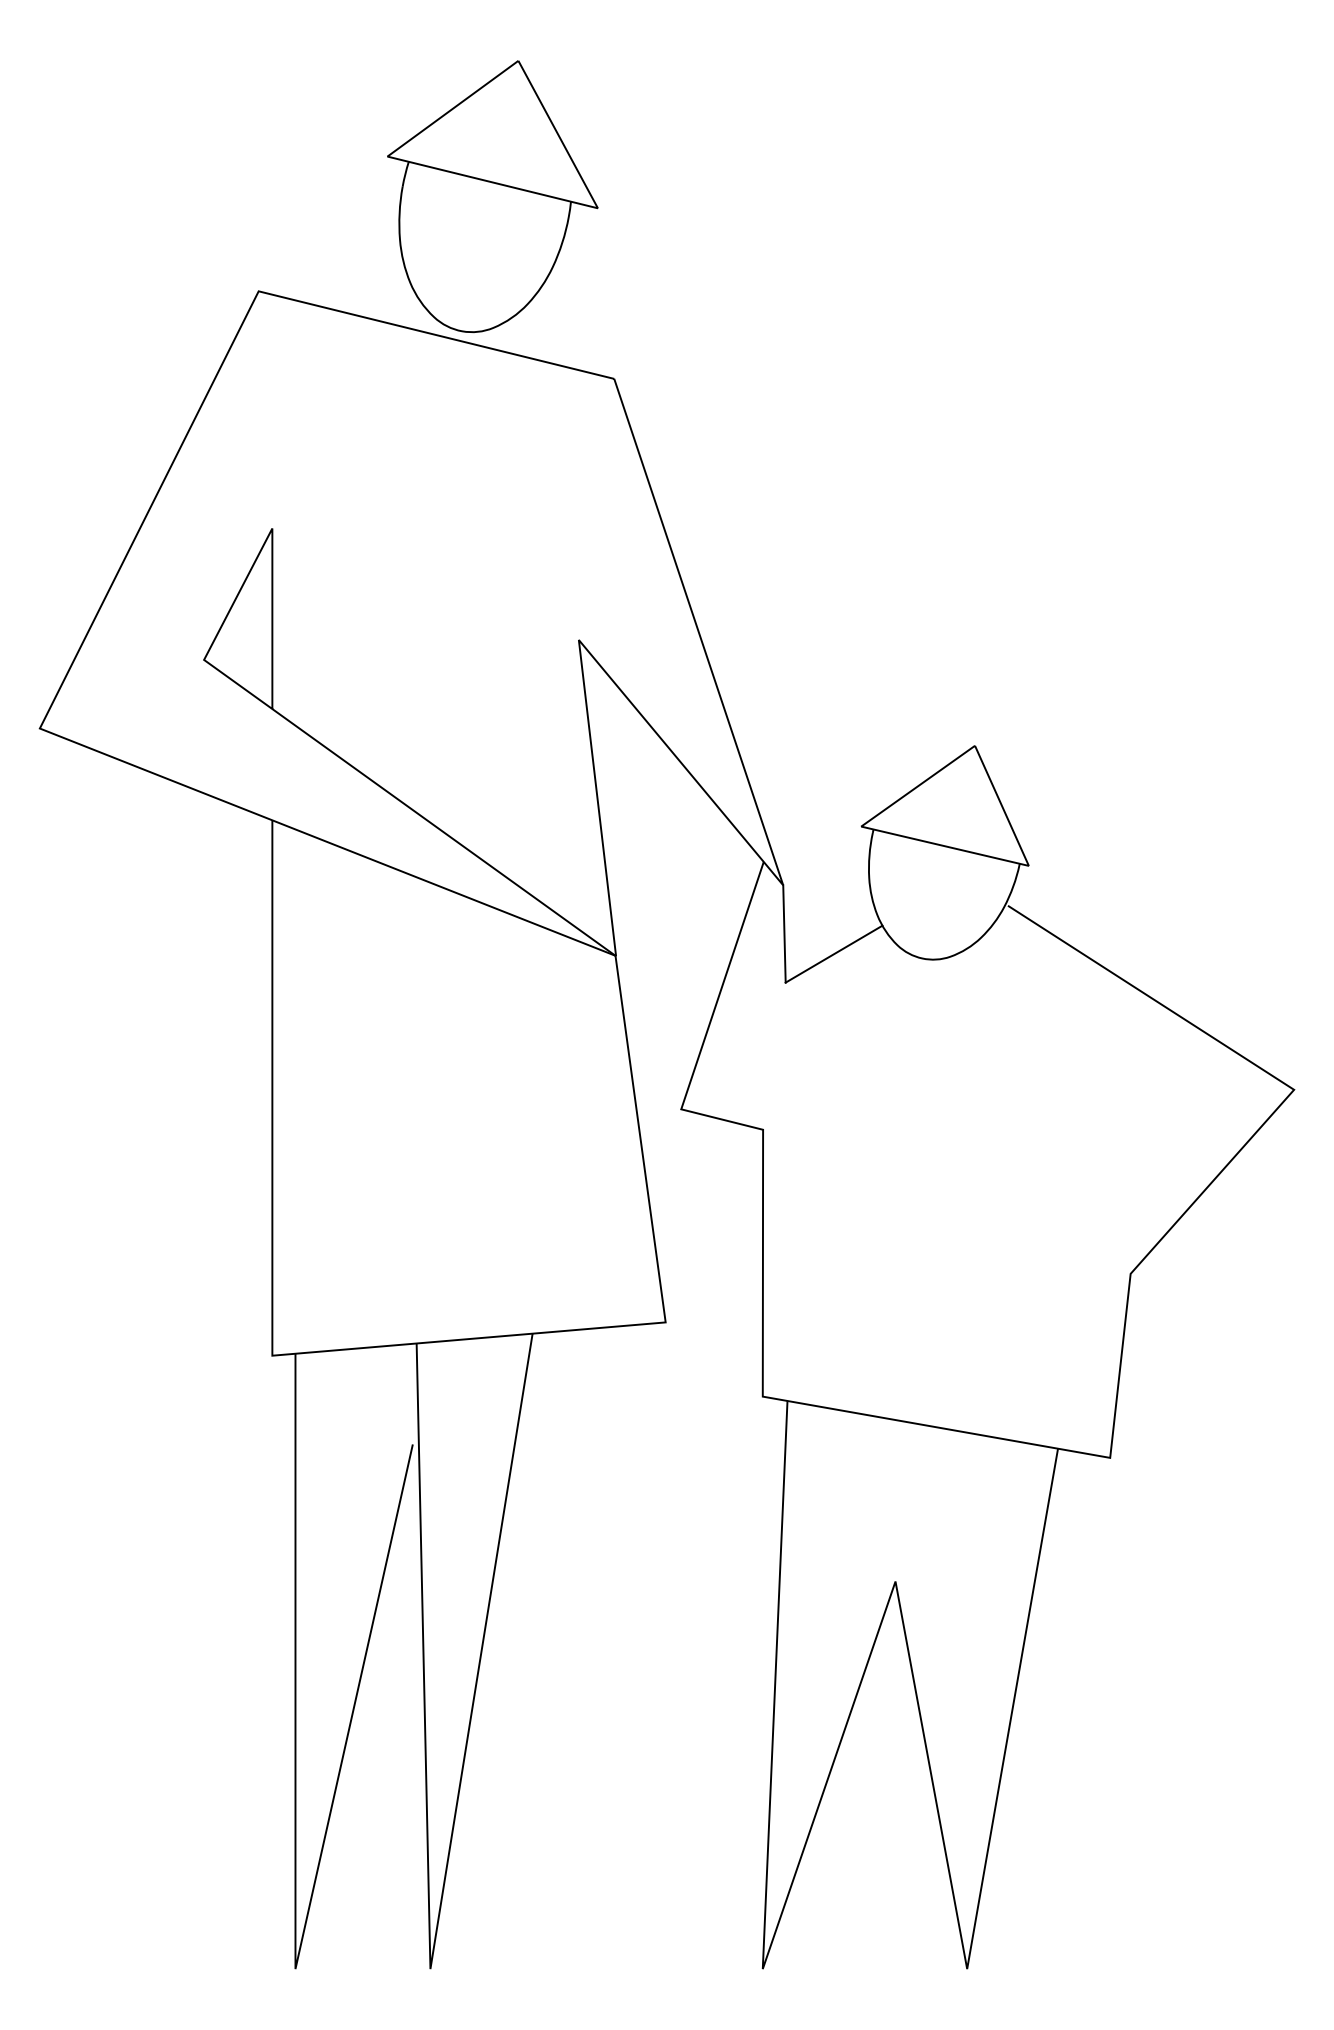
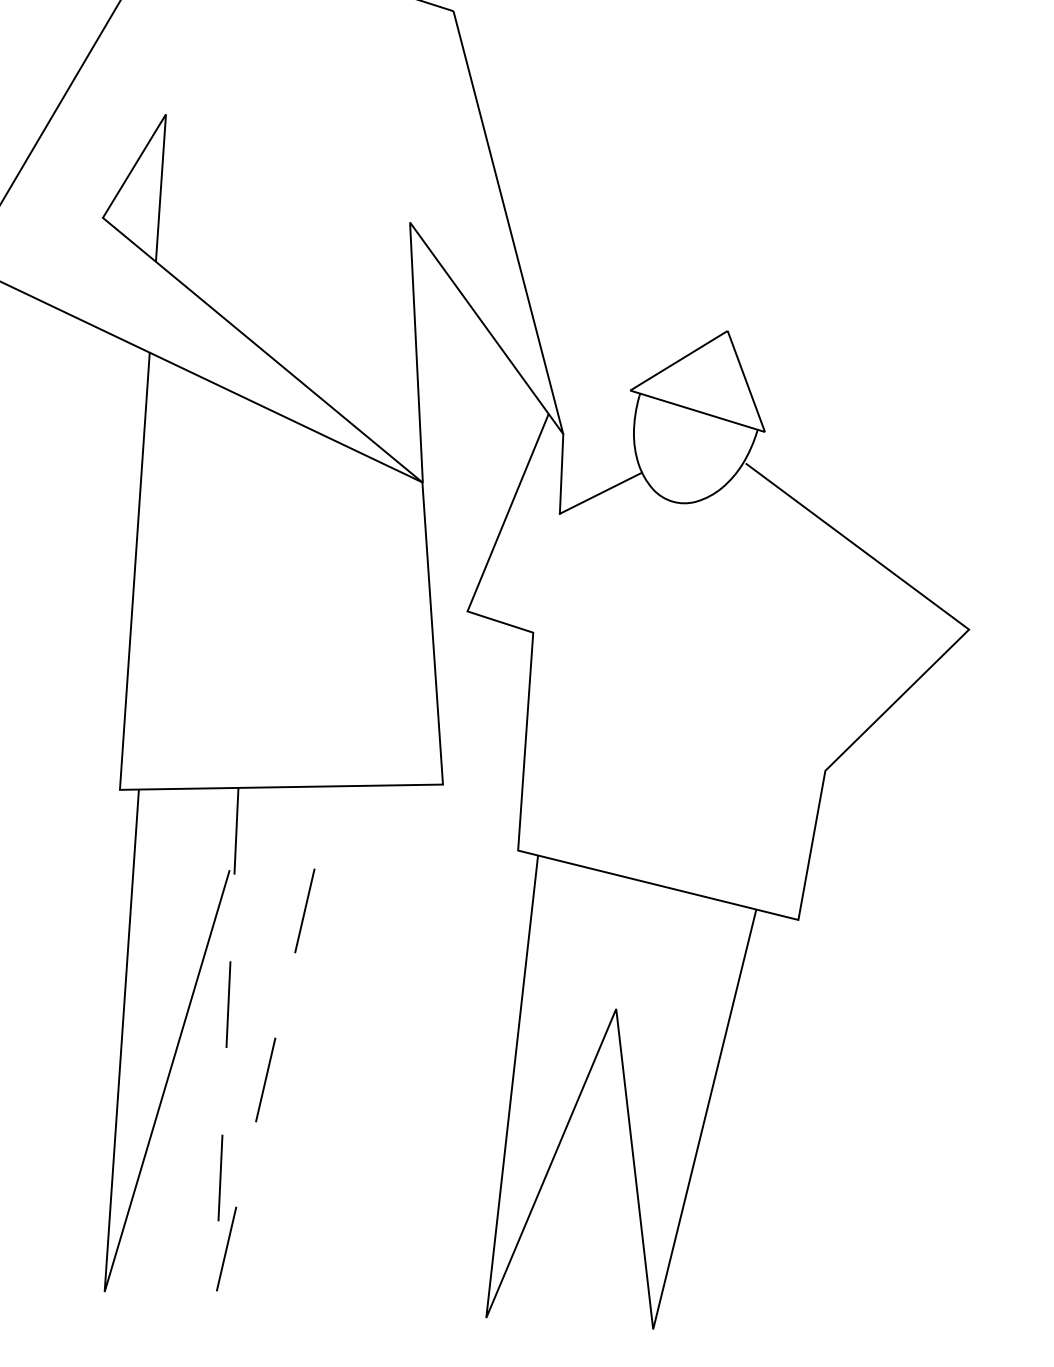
line: (431, 1960) -> (216, 1292), solid -> dashed

